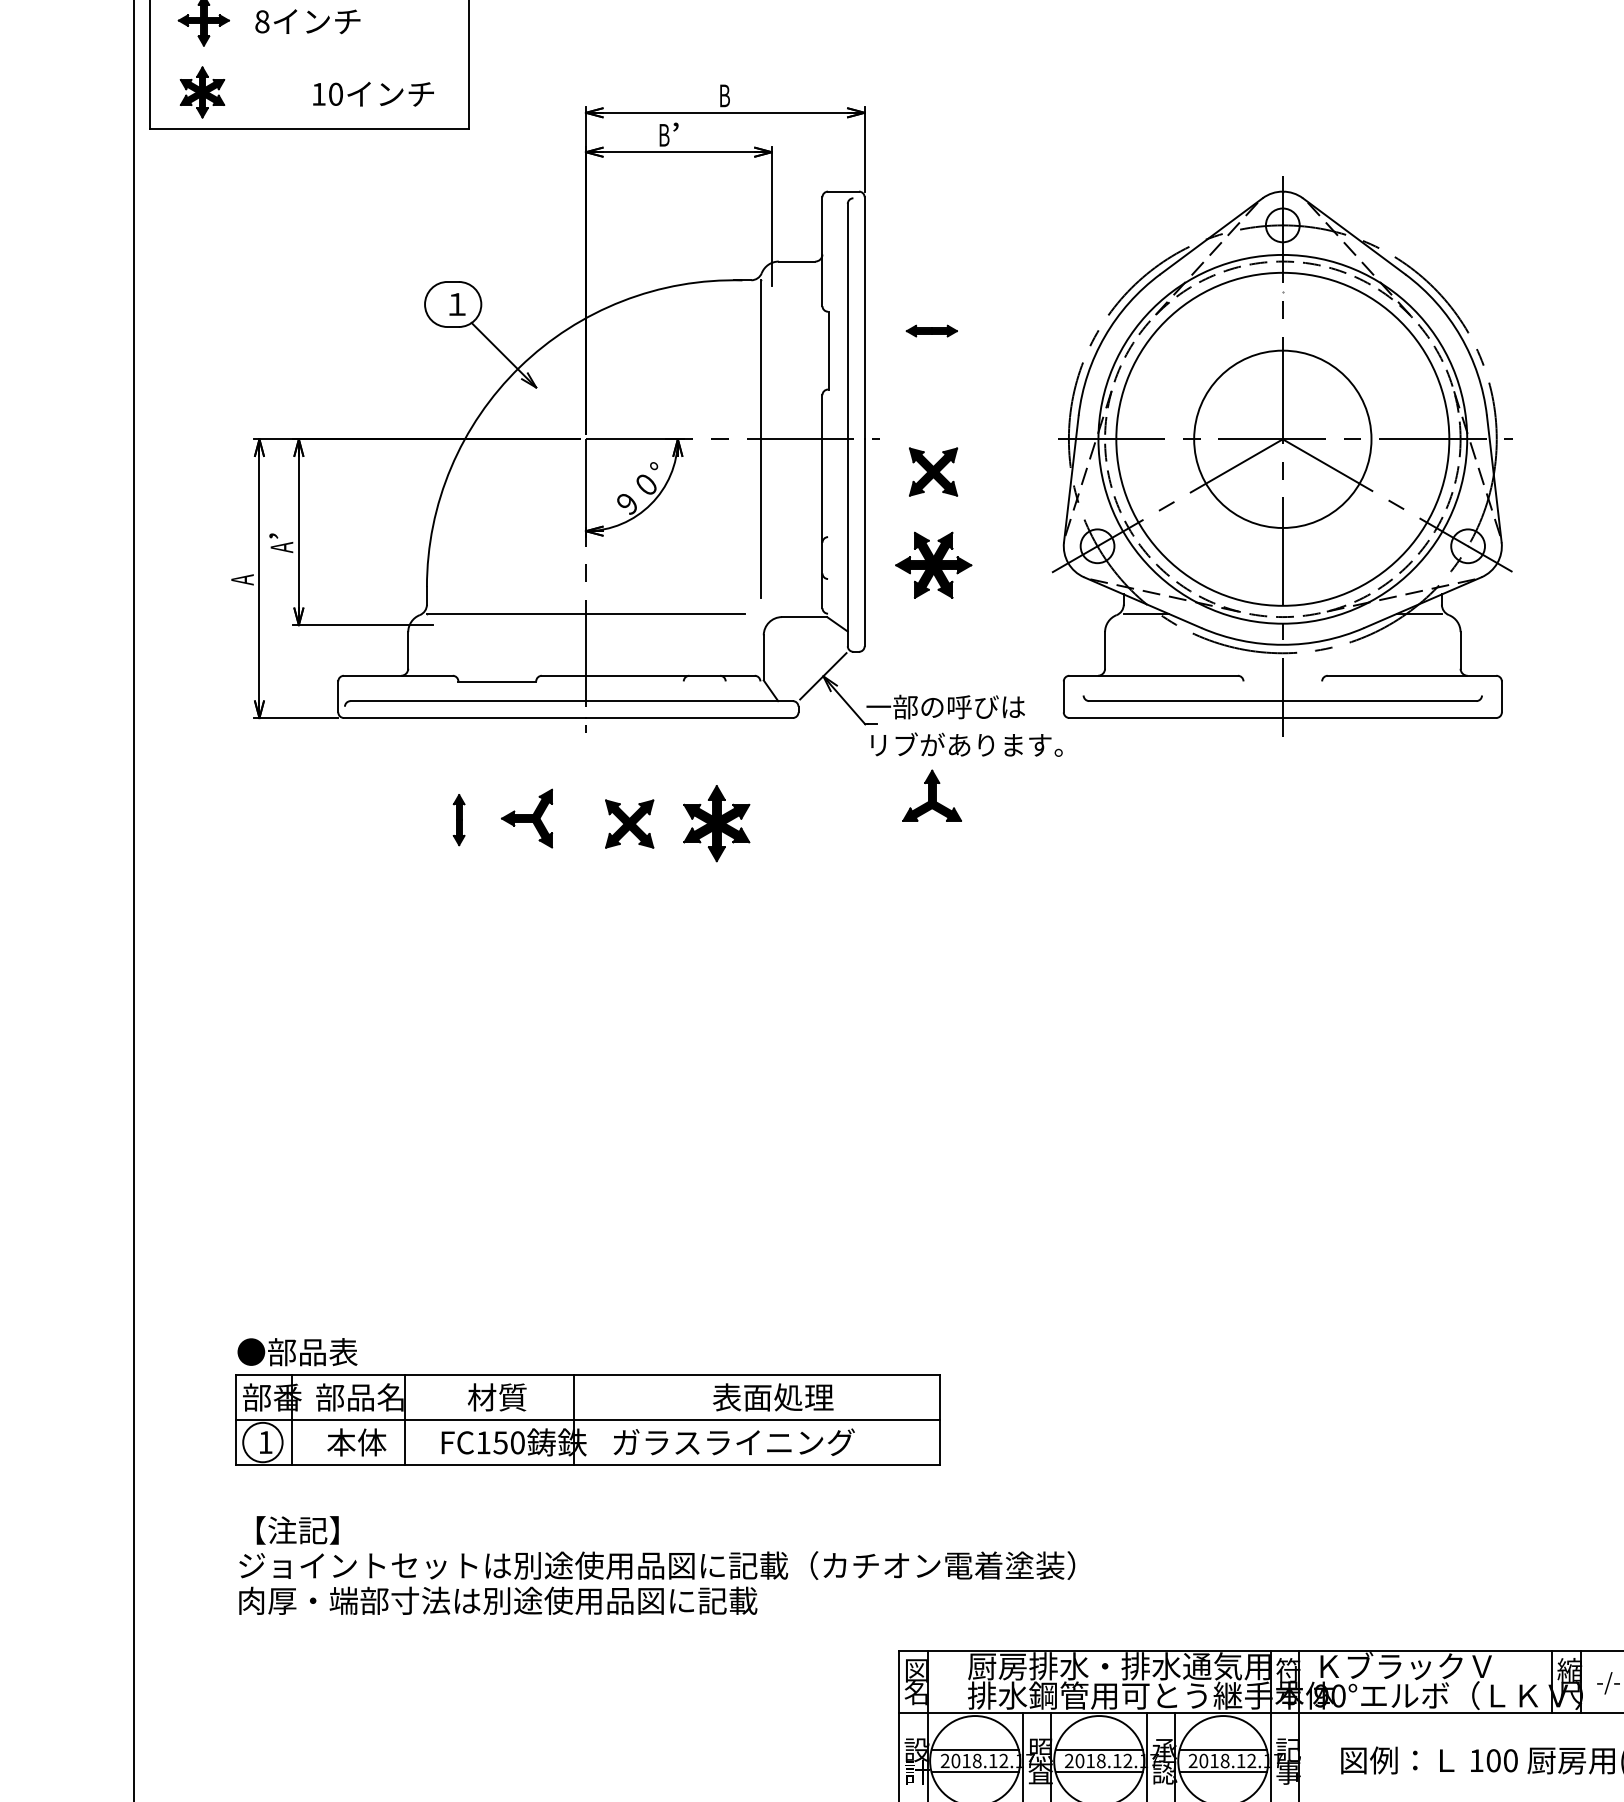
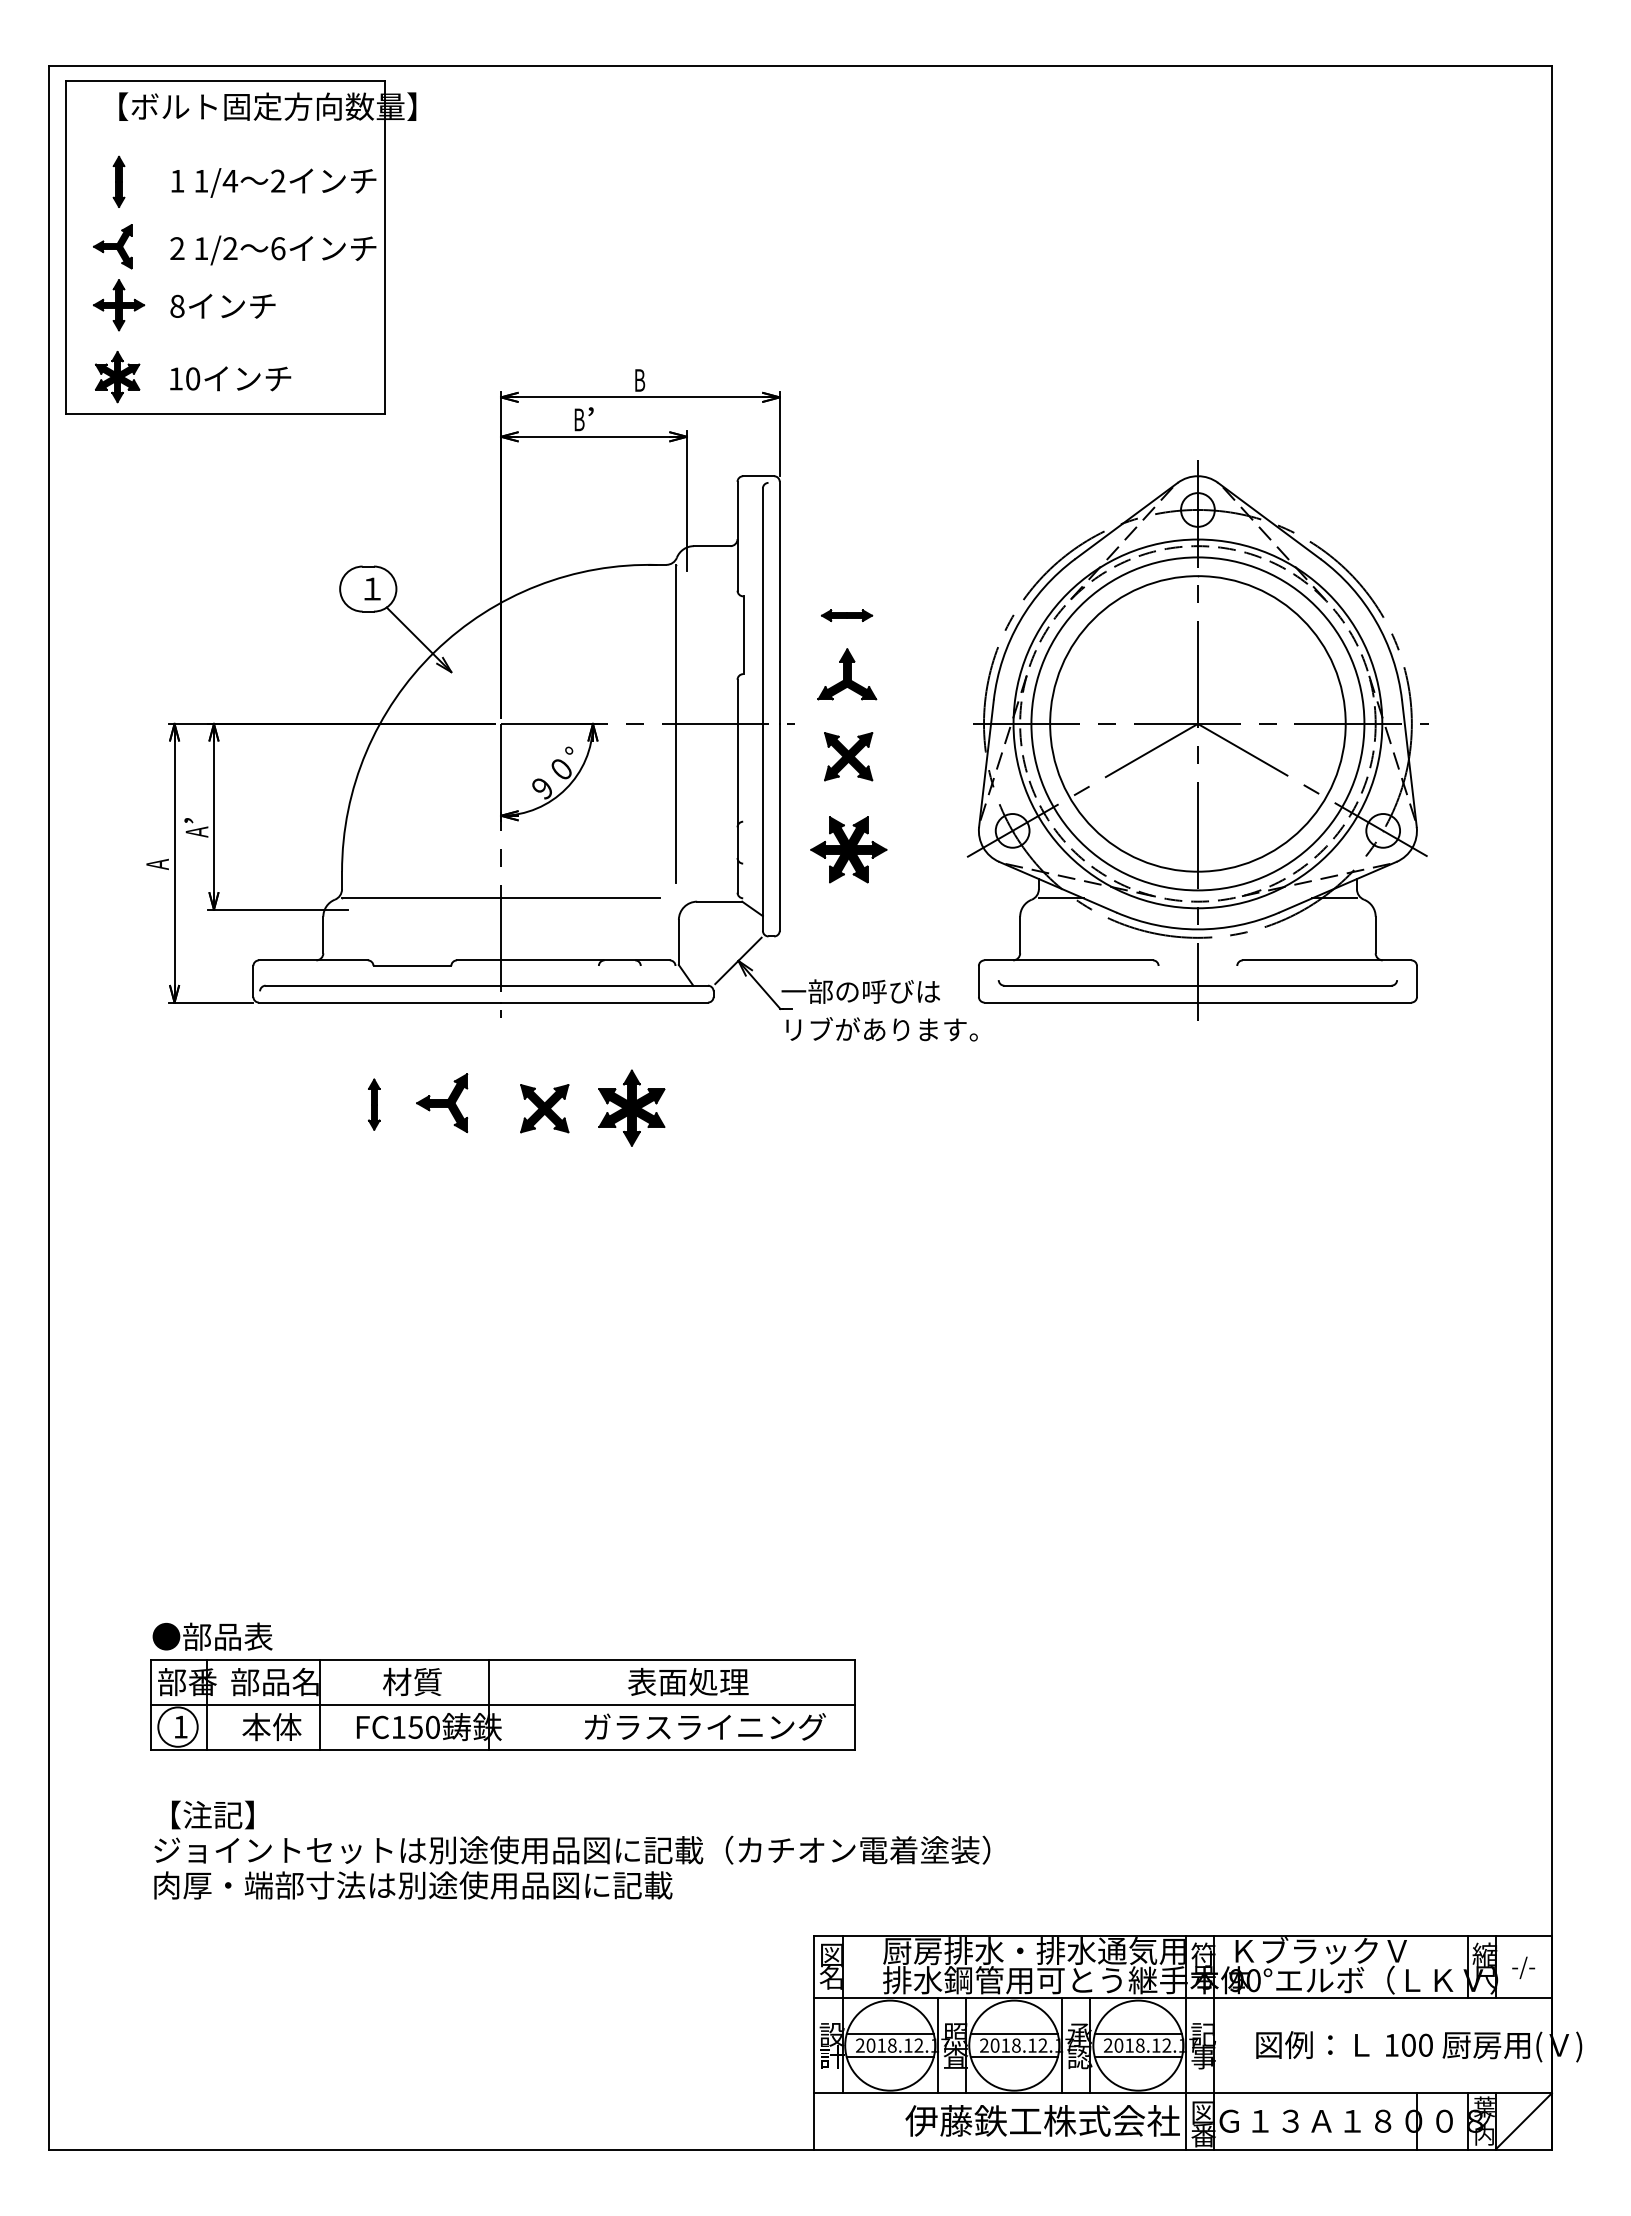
text: (373, 93) -> (230, 378), moved
circle: (1282, 438) -> (1197, 723), size x1.67
part: (932, 795) -> (847, 674), moved
text: (734, 1441) -> (705, 1726), moved

